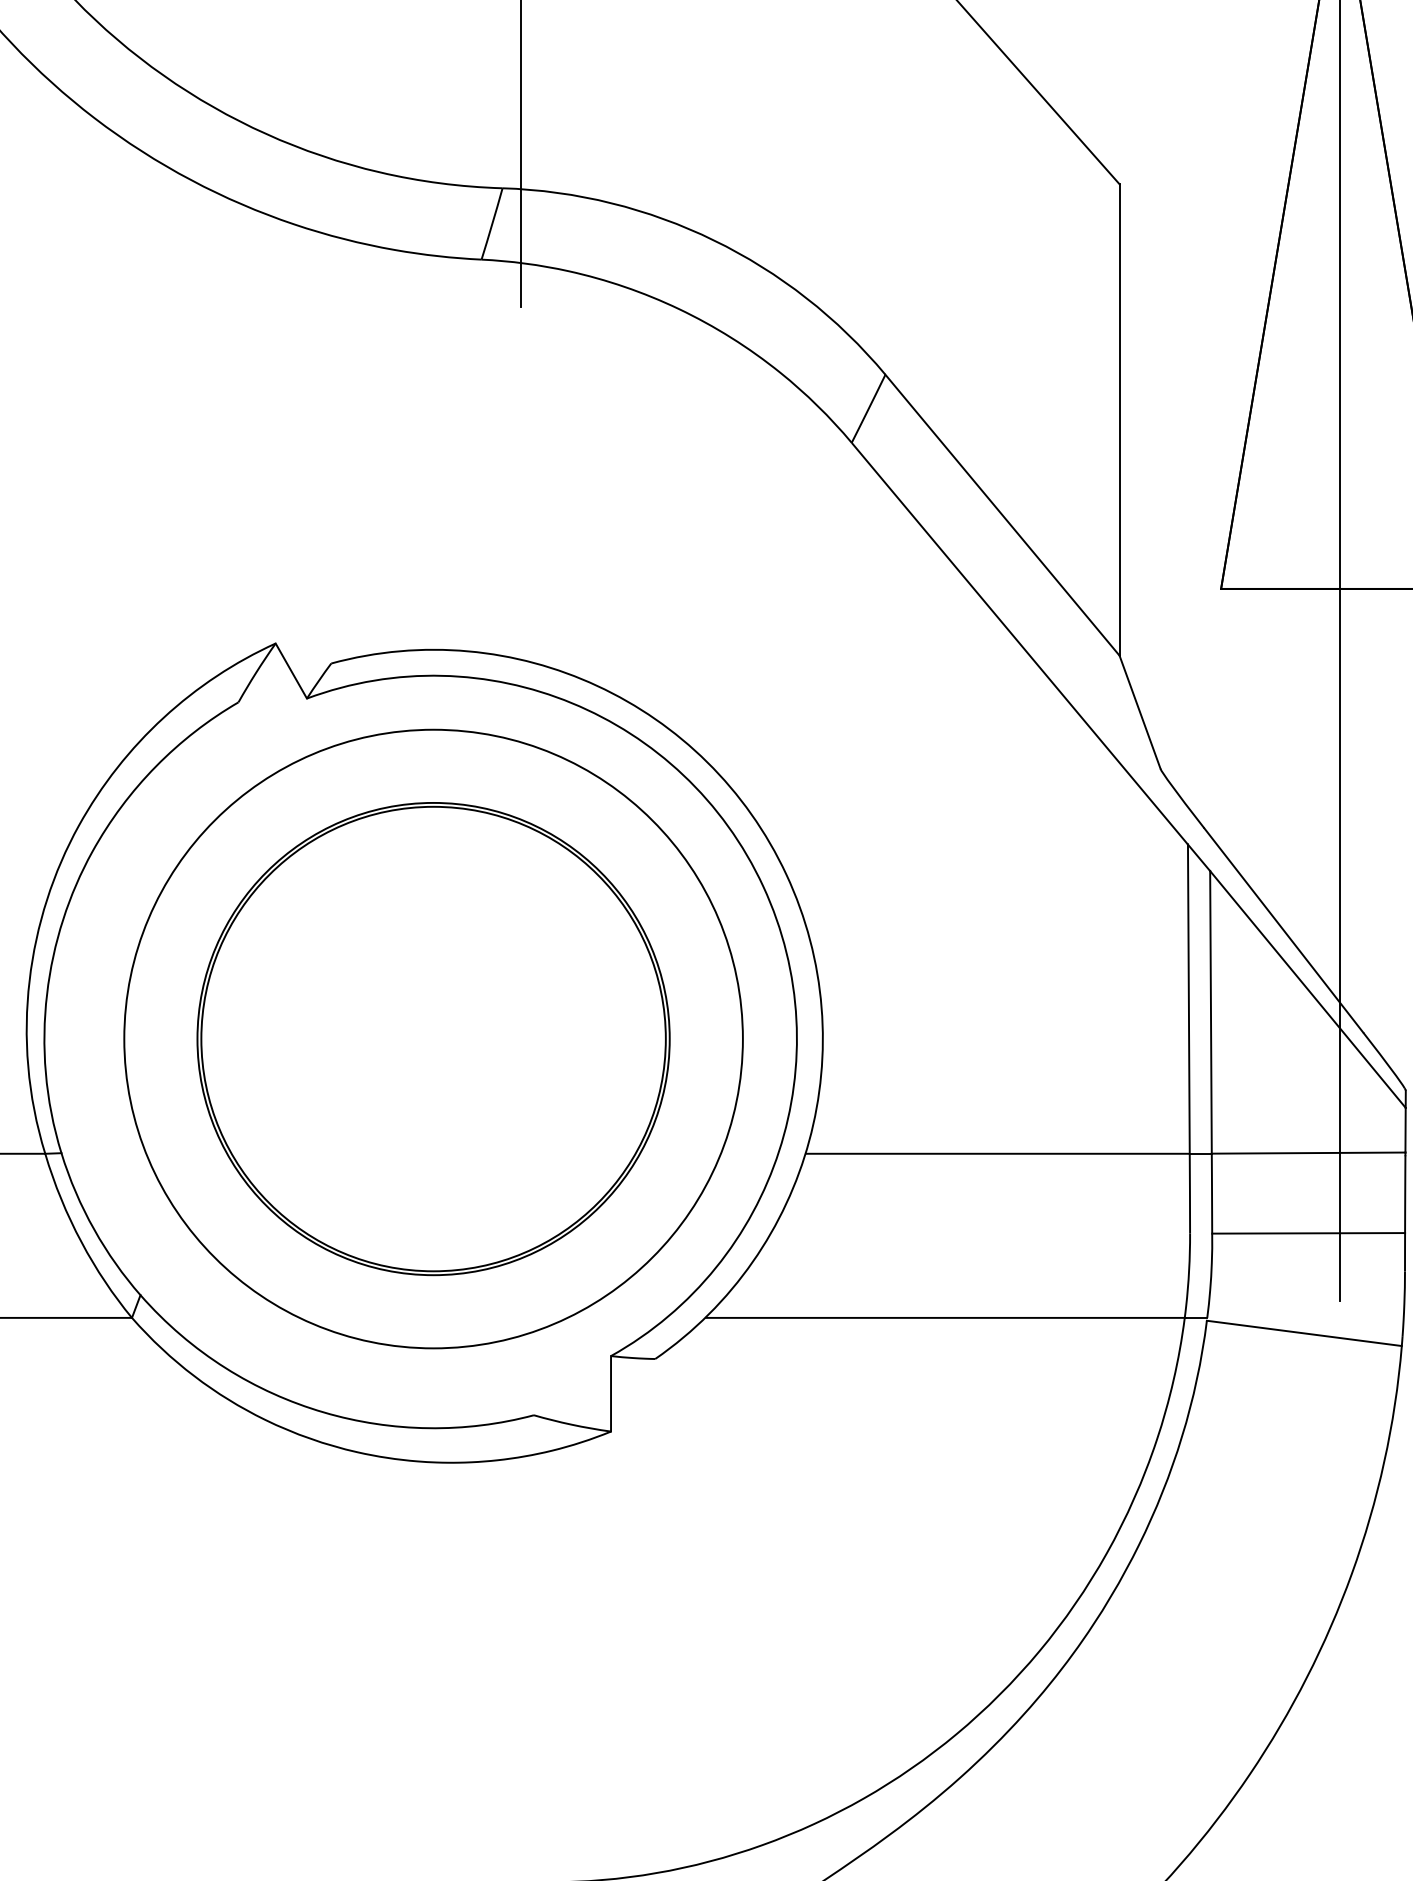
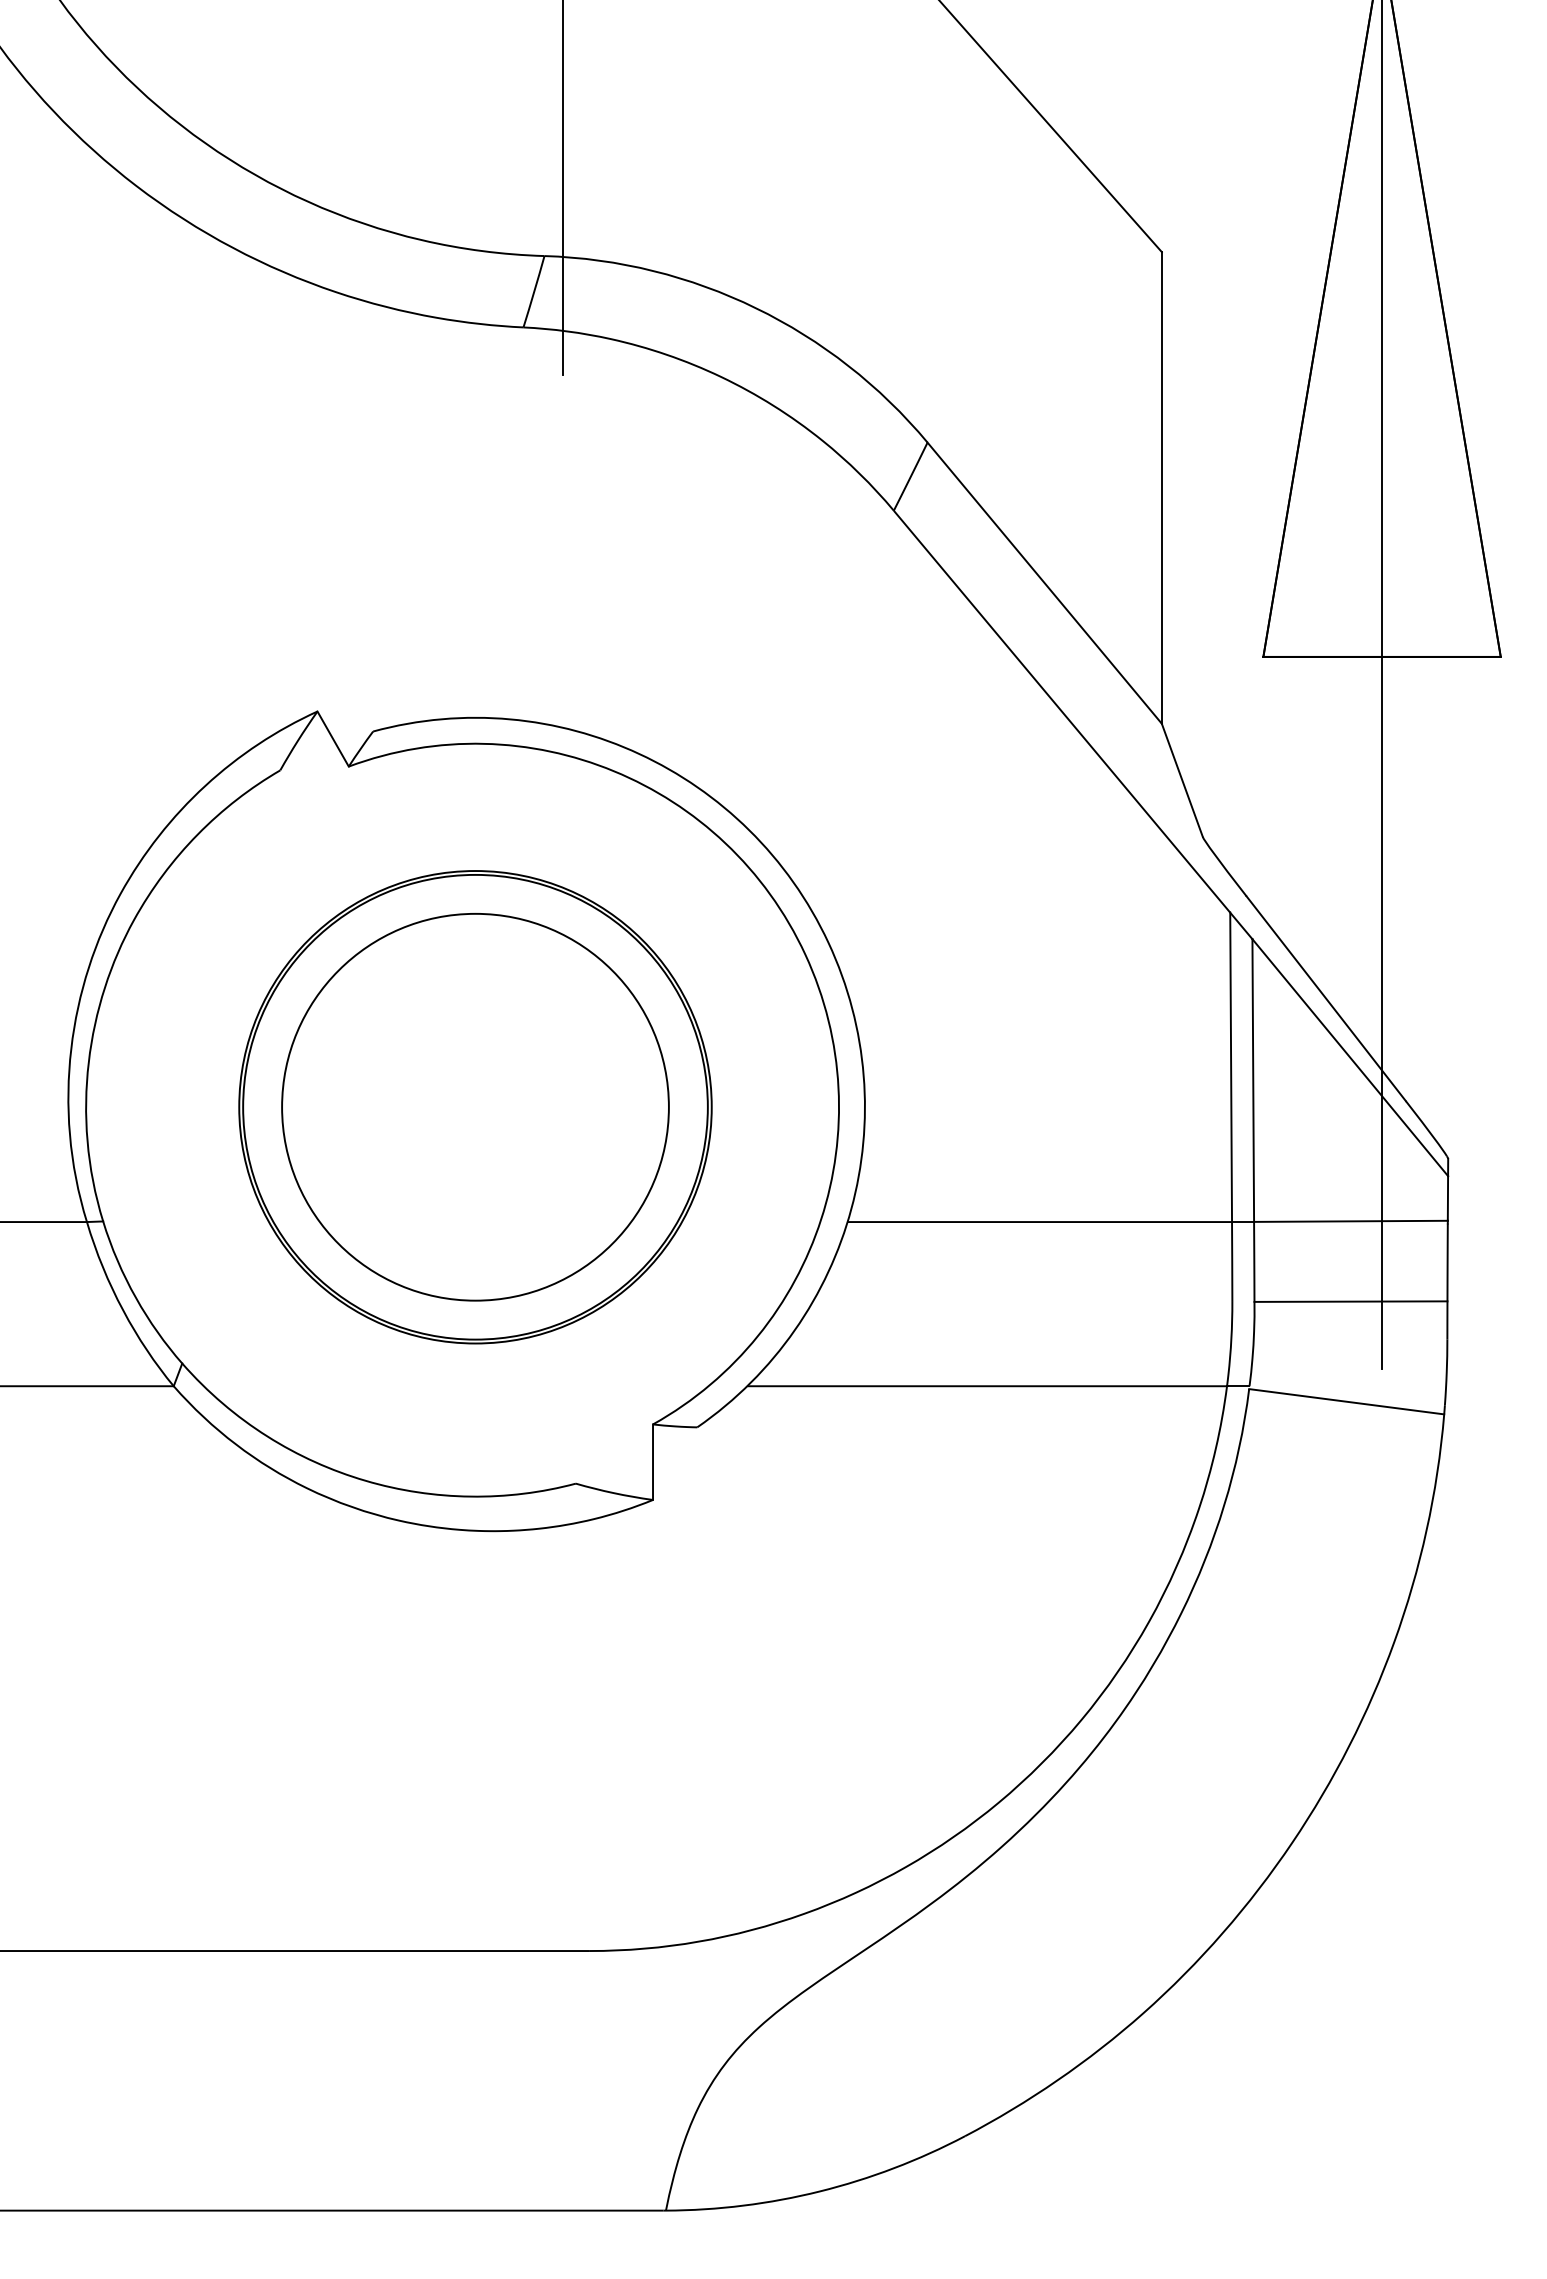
circle: (433, 1038) -> (475, 1106), size x0.62

